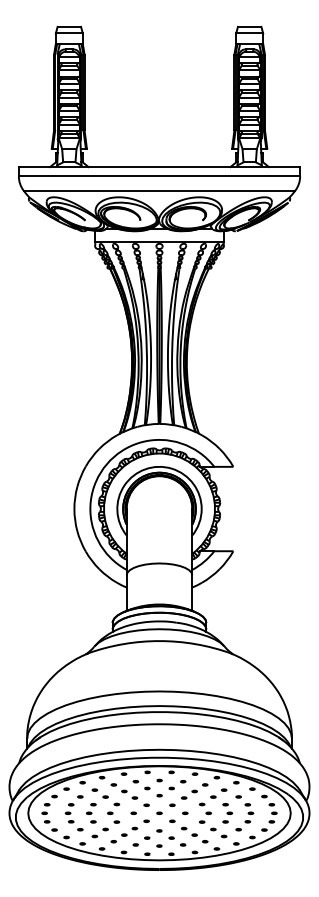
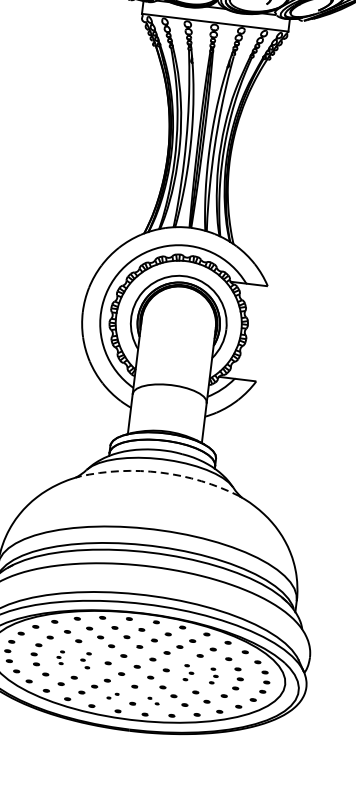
arc: (159, 641) -> (160, 473), solid -> dashed
part: (113, 812) -> (85, 659), size x0.7
part: (204, 812) -> (188, 672), size x0.7
part: (91, 813) -> (60, 657), size x0.6
part: (227, 813) -> (213, 676), size x0.7
part: (141, 841) -> (113, 696), size x0.6
part: (177, 841) -> (153, 701), size x0.6

